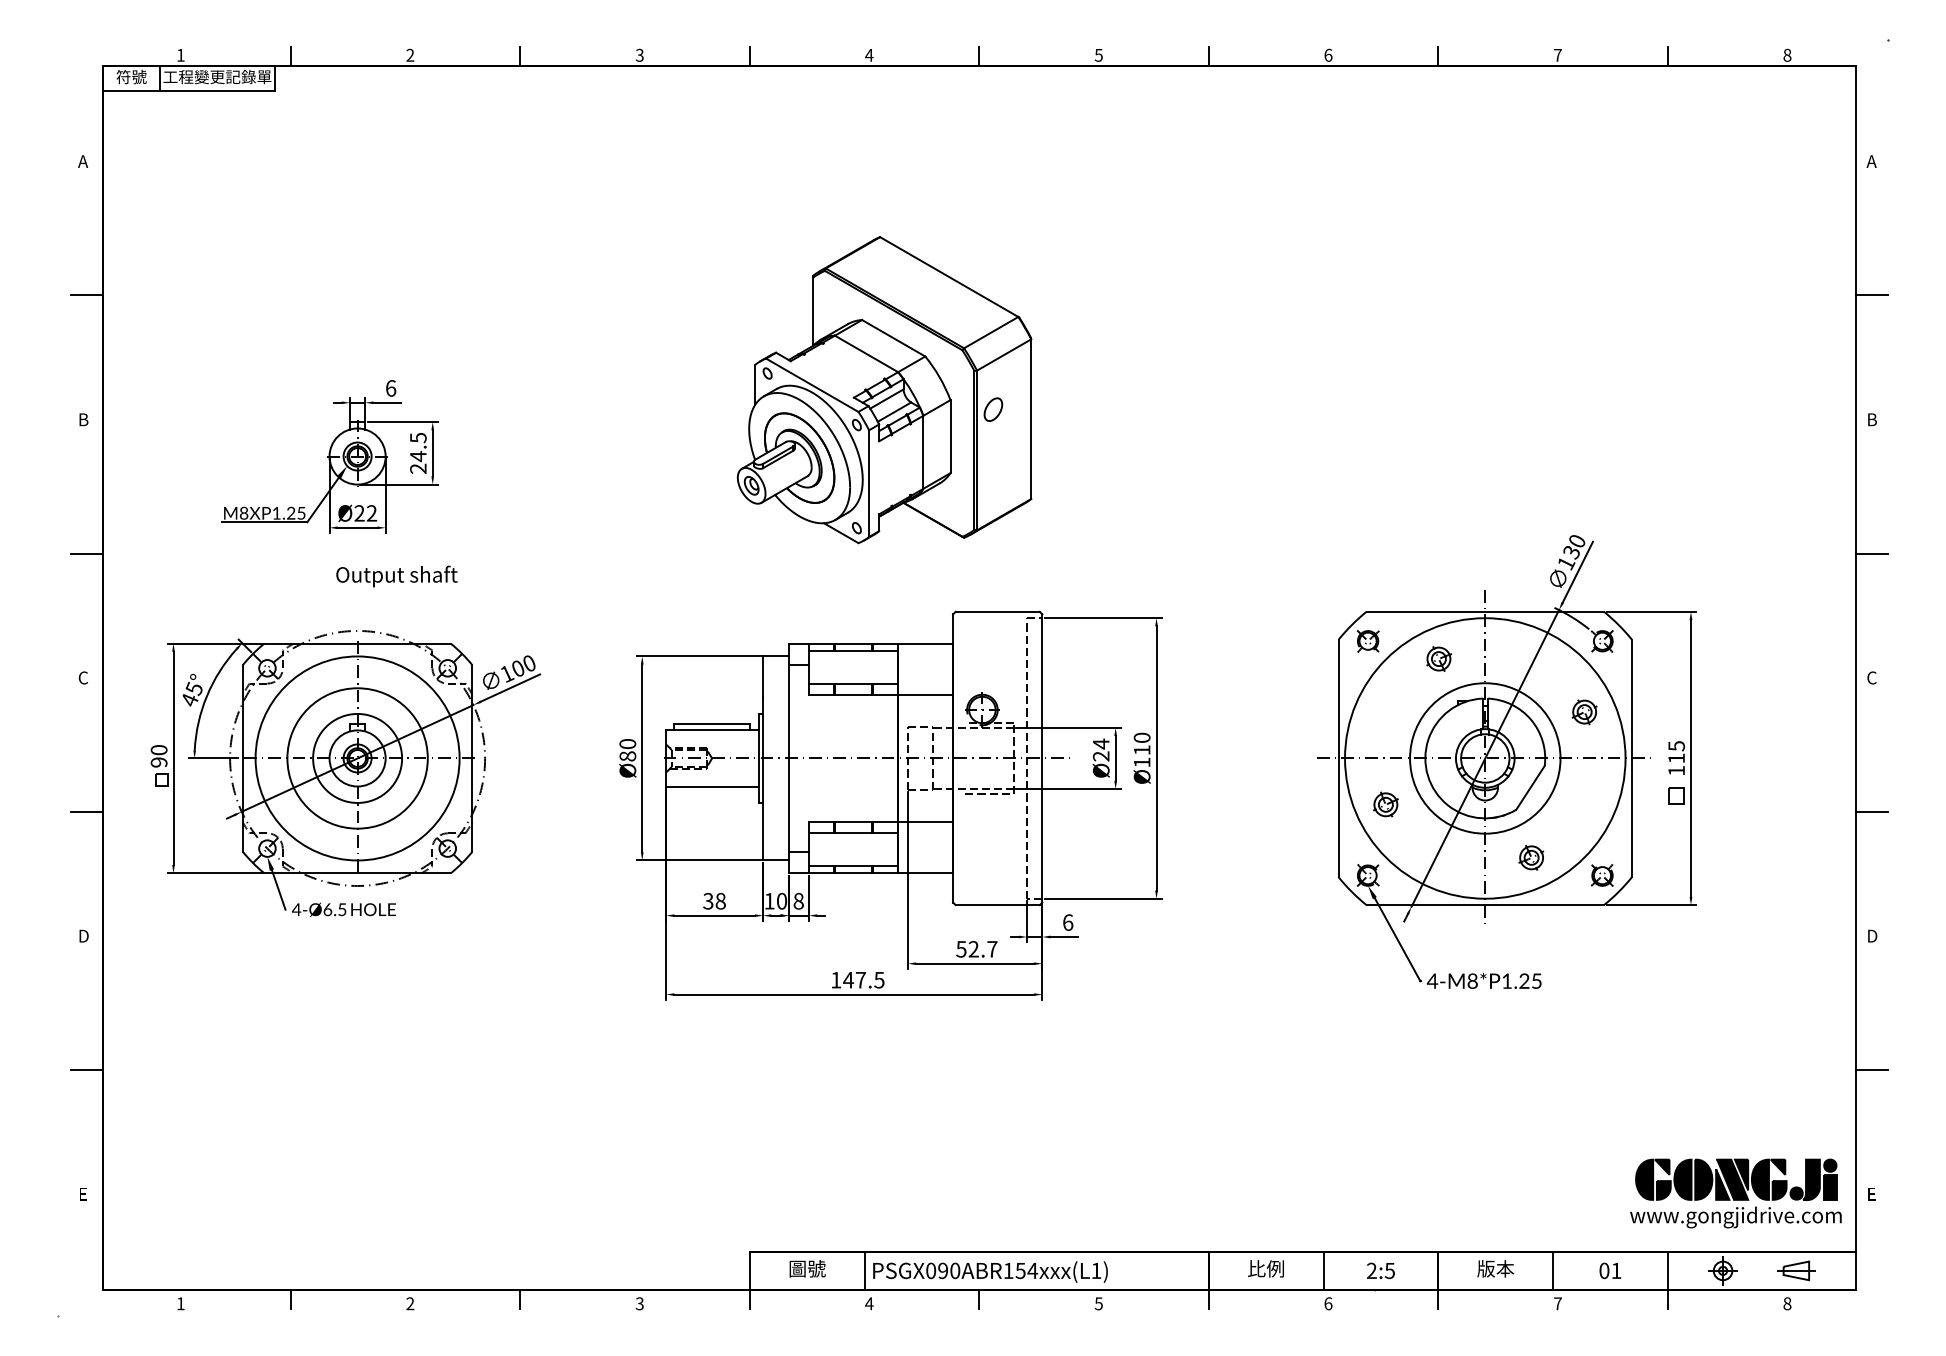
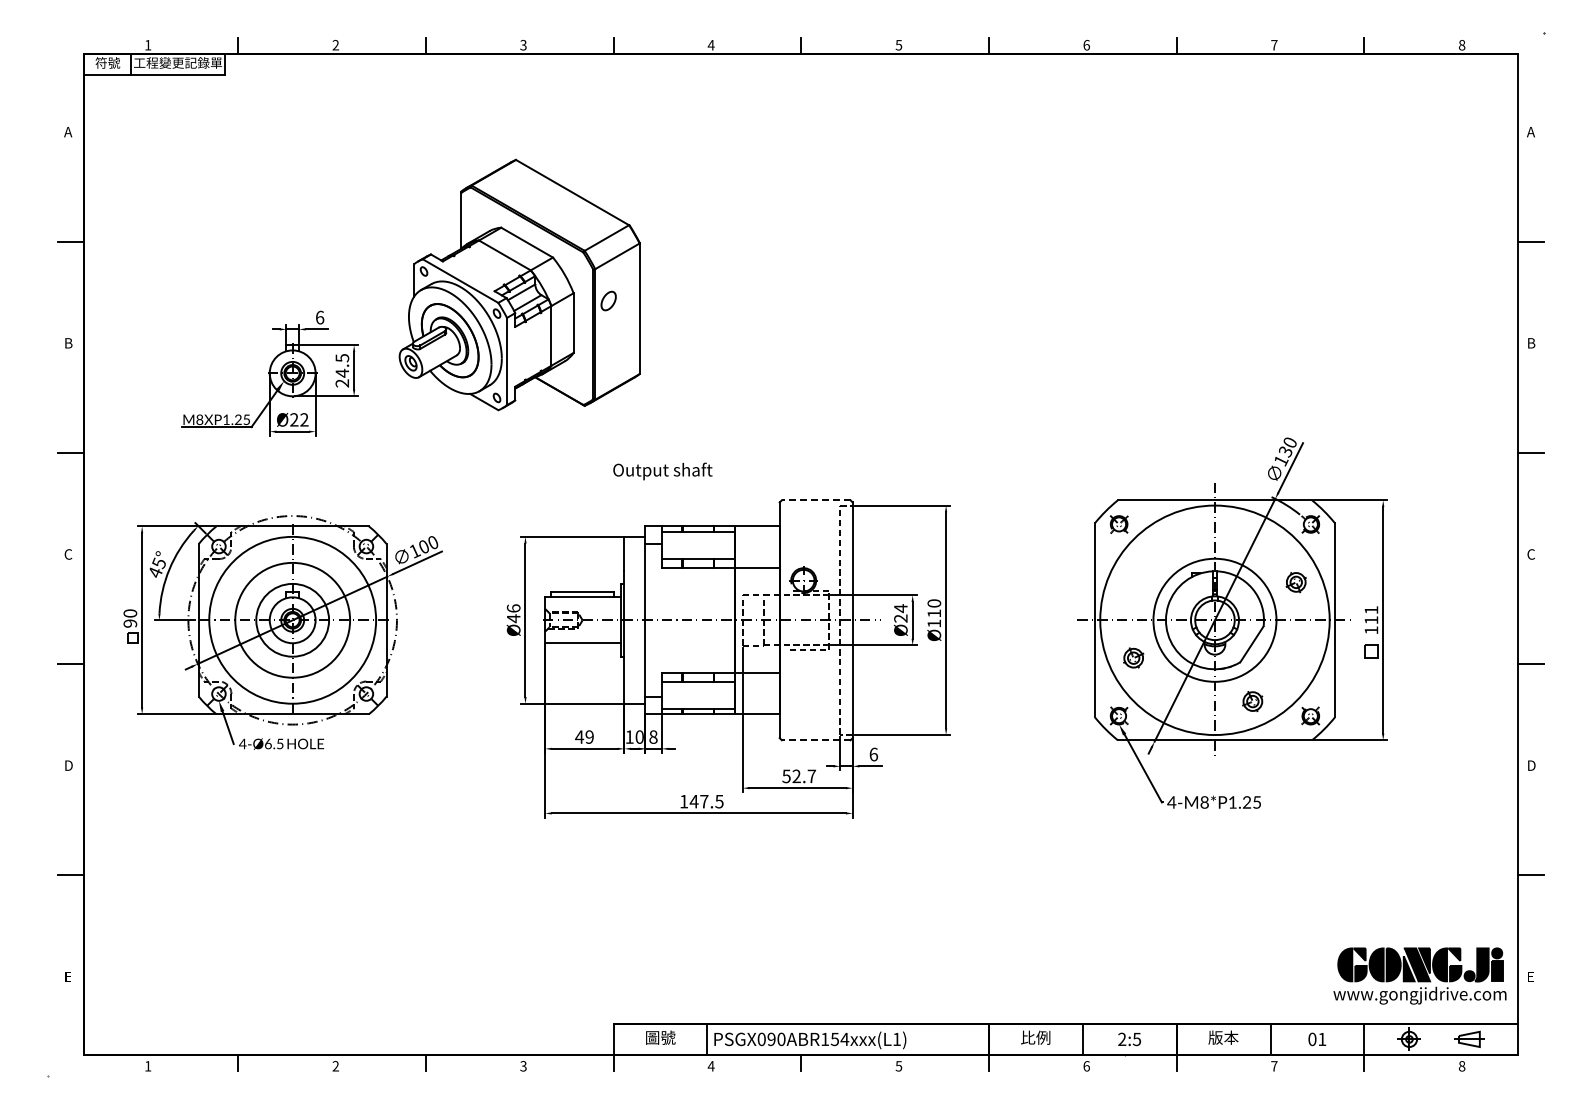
part: (884, 389) -> (519, 284), moved
text: (396, 576) -> (662, 471), moved
line: (996, 611) -> (815, 500), solid -> dashed
part: (1438, 658) -> (1176, 538), removed
text: (1676, 746) -> (1371, 610), 115 -> 111
text: (627, 750) -> (513, 613), Ø80 -> Ø46
text: (714, 900) -> (584, 736), 38 -> 49
line: (996, 905) -> (815, 740), solid -> dashed

